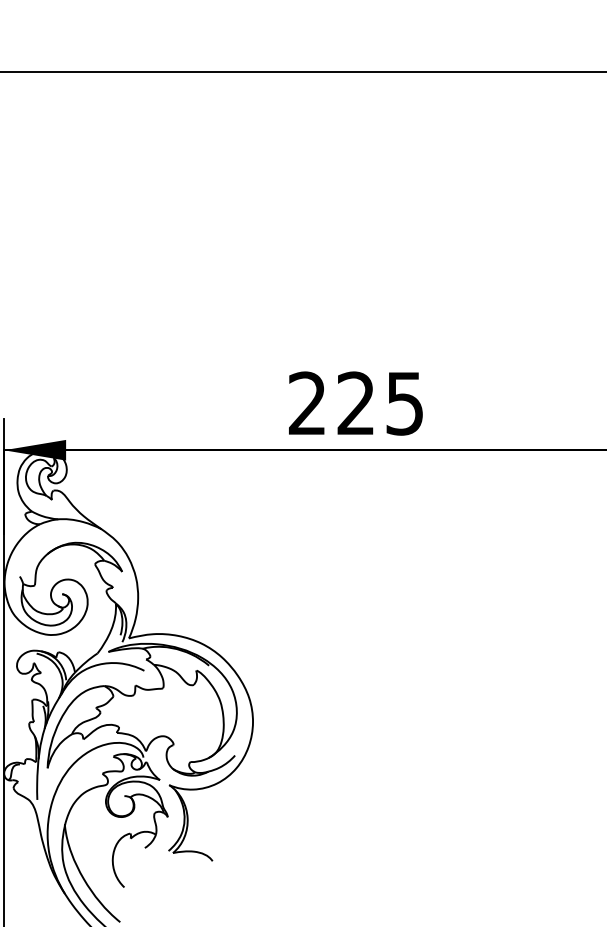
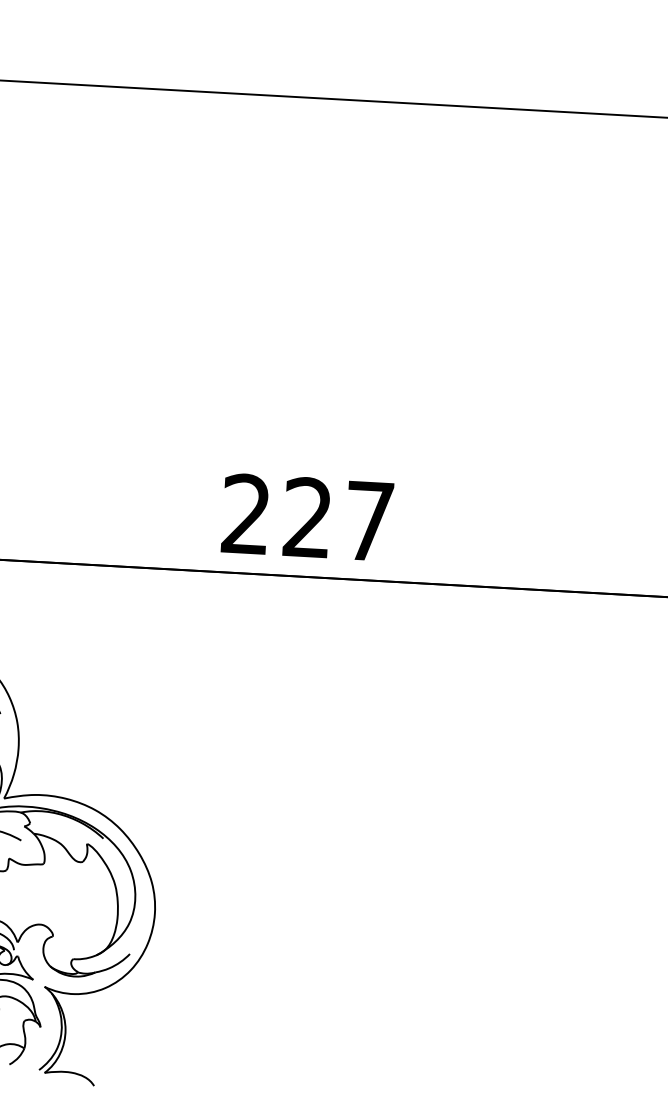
text: (404, 403) -> (368, 521), 225 -> 227

